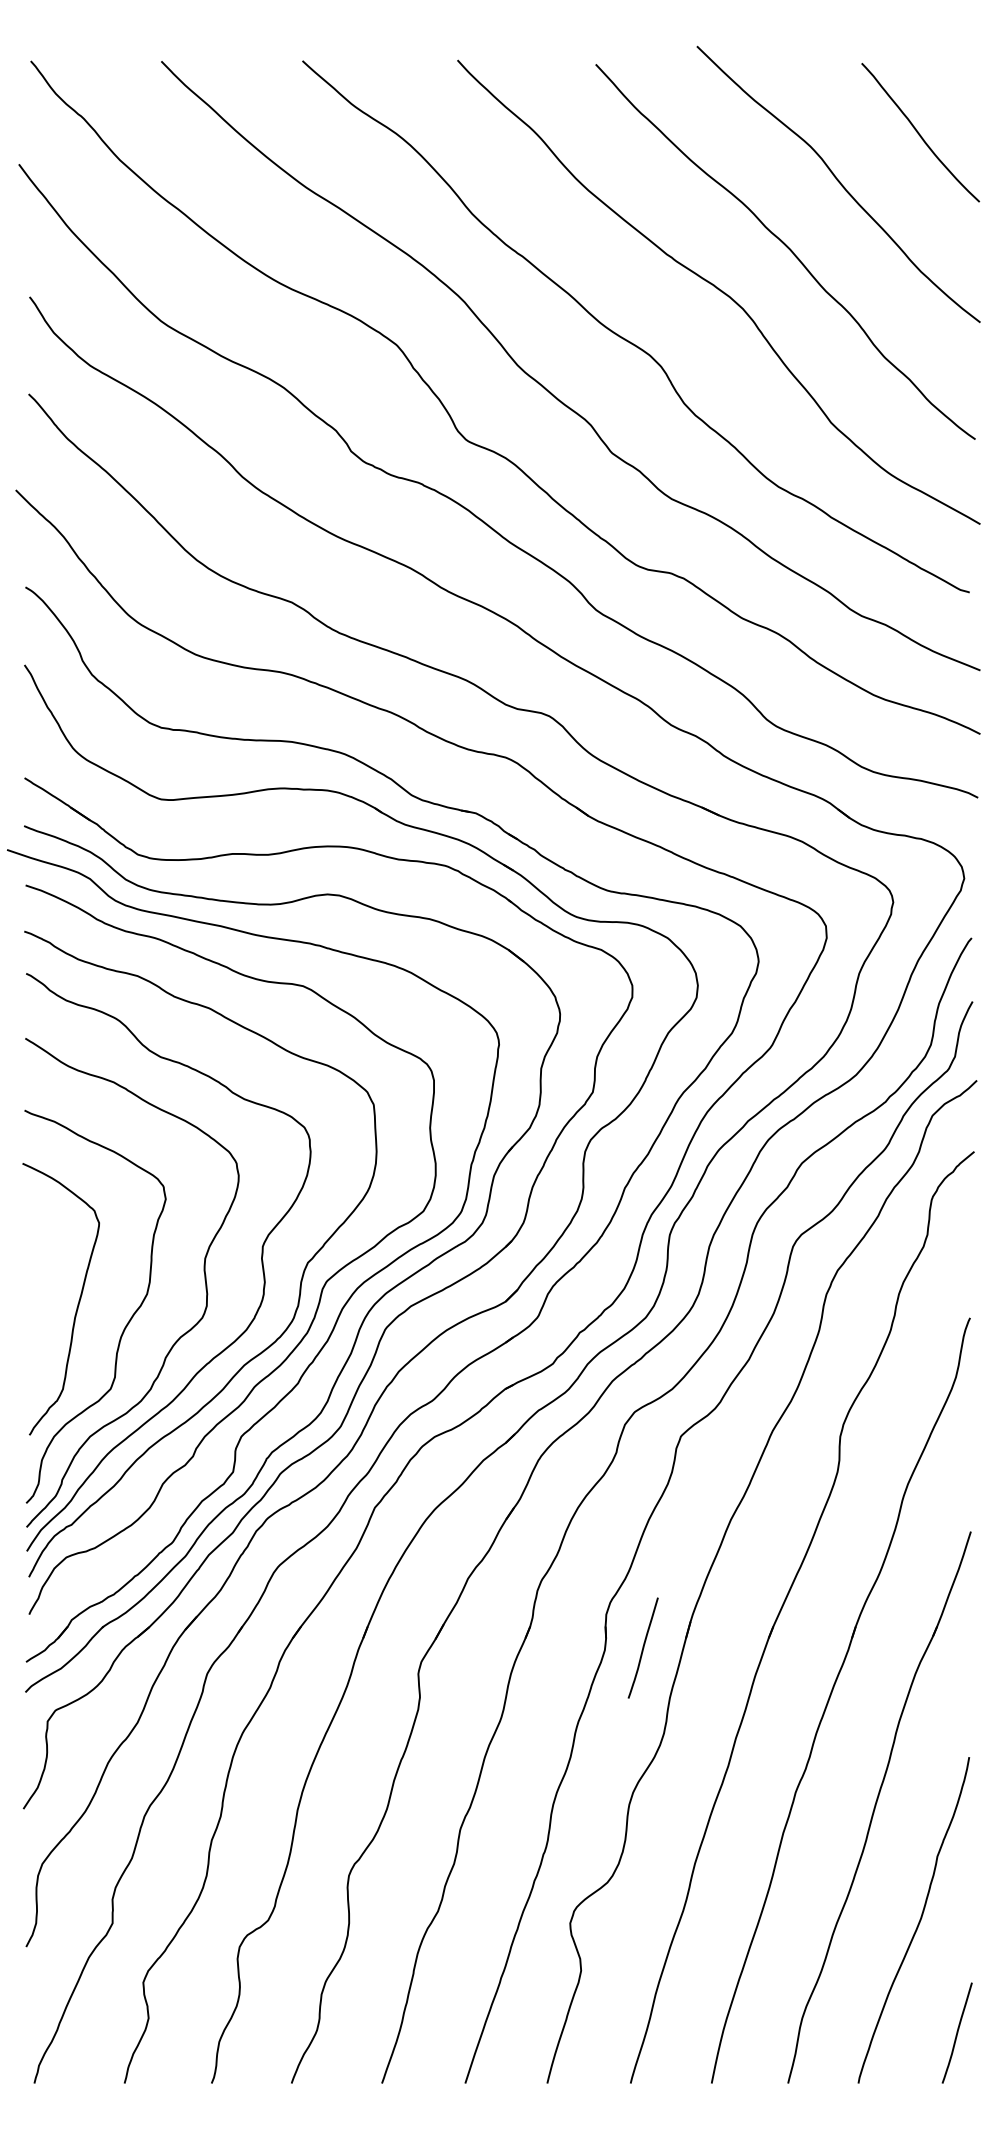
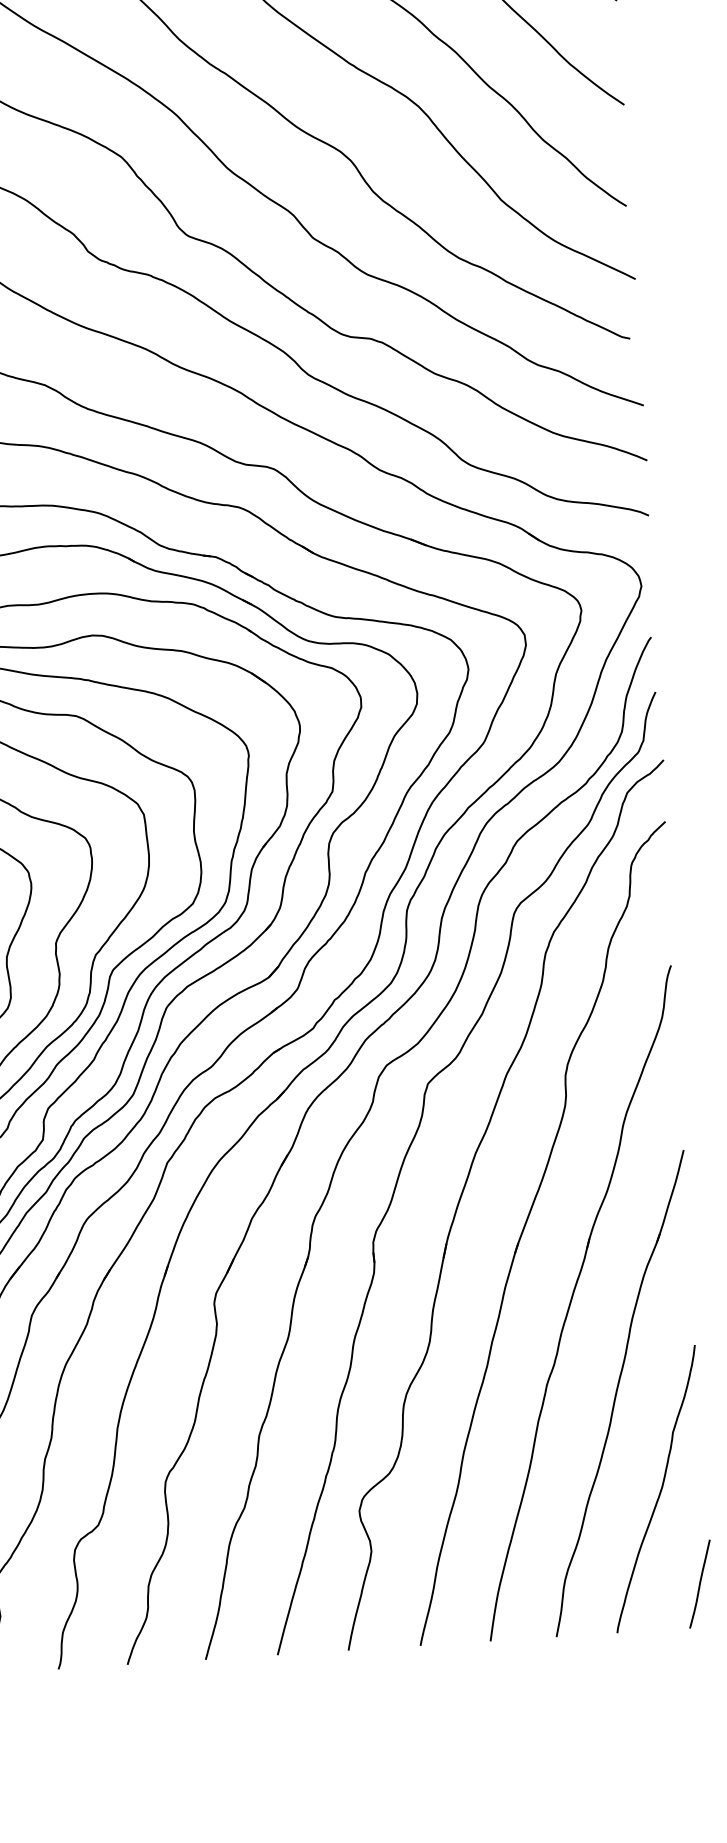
curve: (642, 1647) -> (406, 1268), removed

